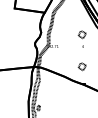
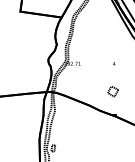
part: (81, 34) -> (112, 47), removed

